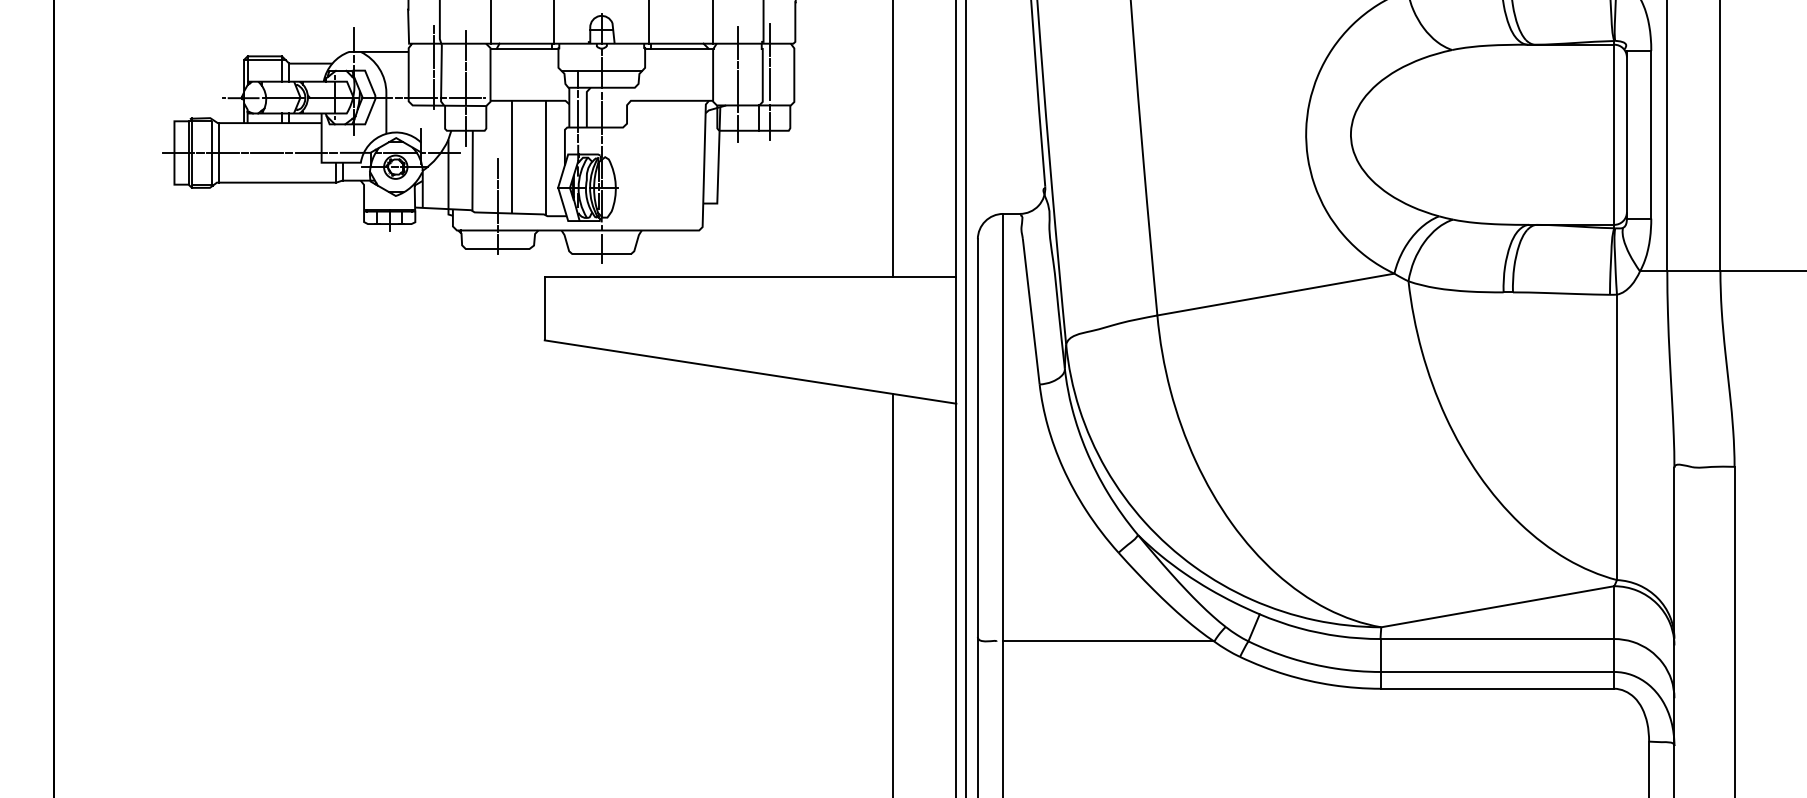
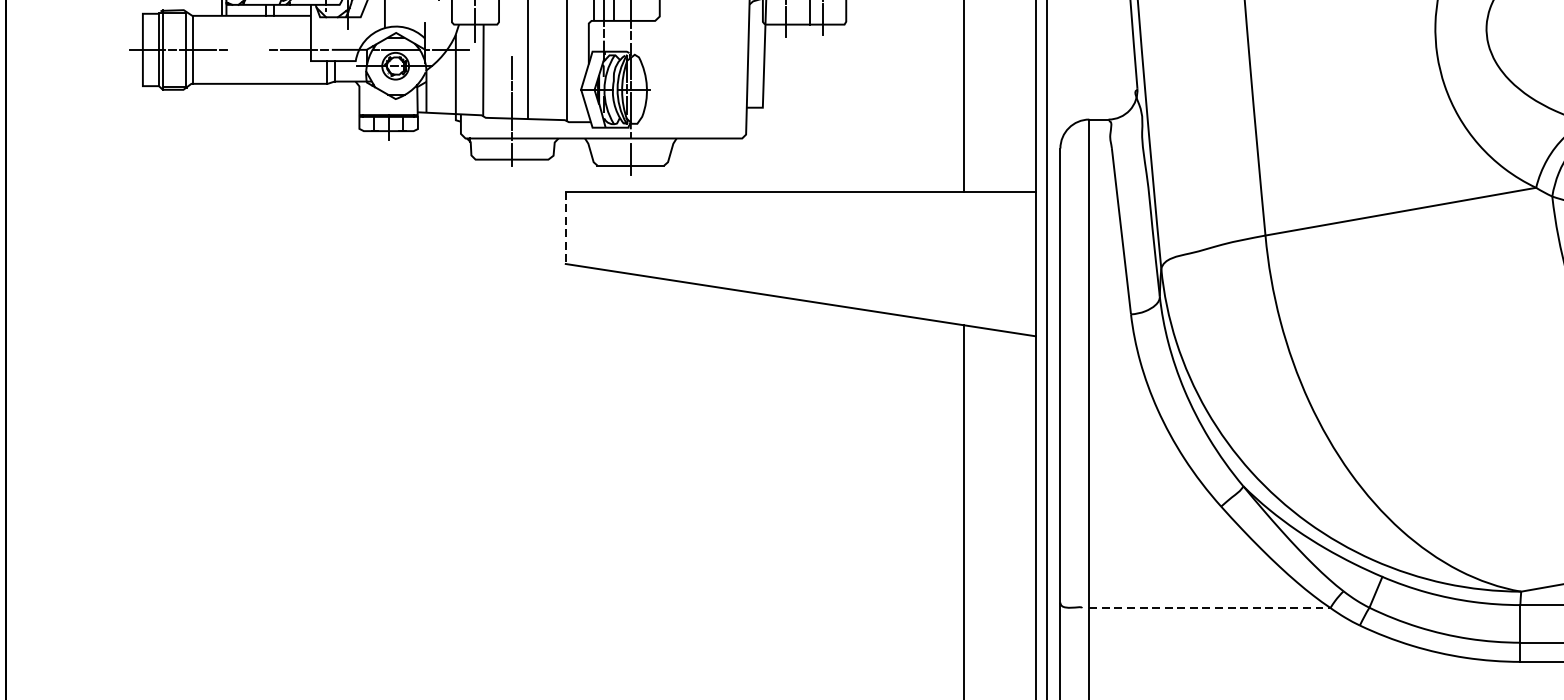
line: (266, 152) -> (247, 49), removed
line: (544, 308) -> (565, 227), solid -> dashed
line: (1109, 641) -> (1210, 607), solid -> dashed

